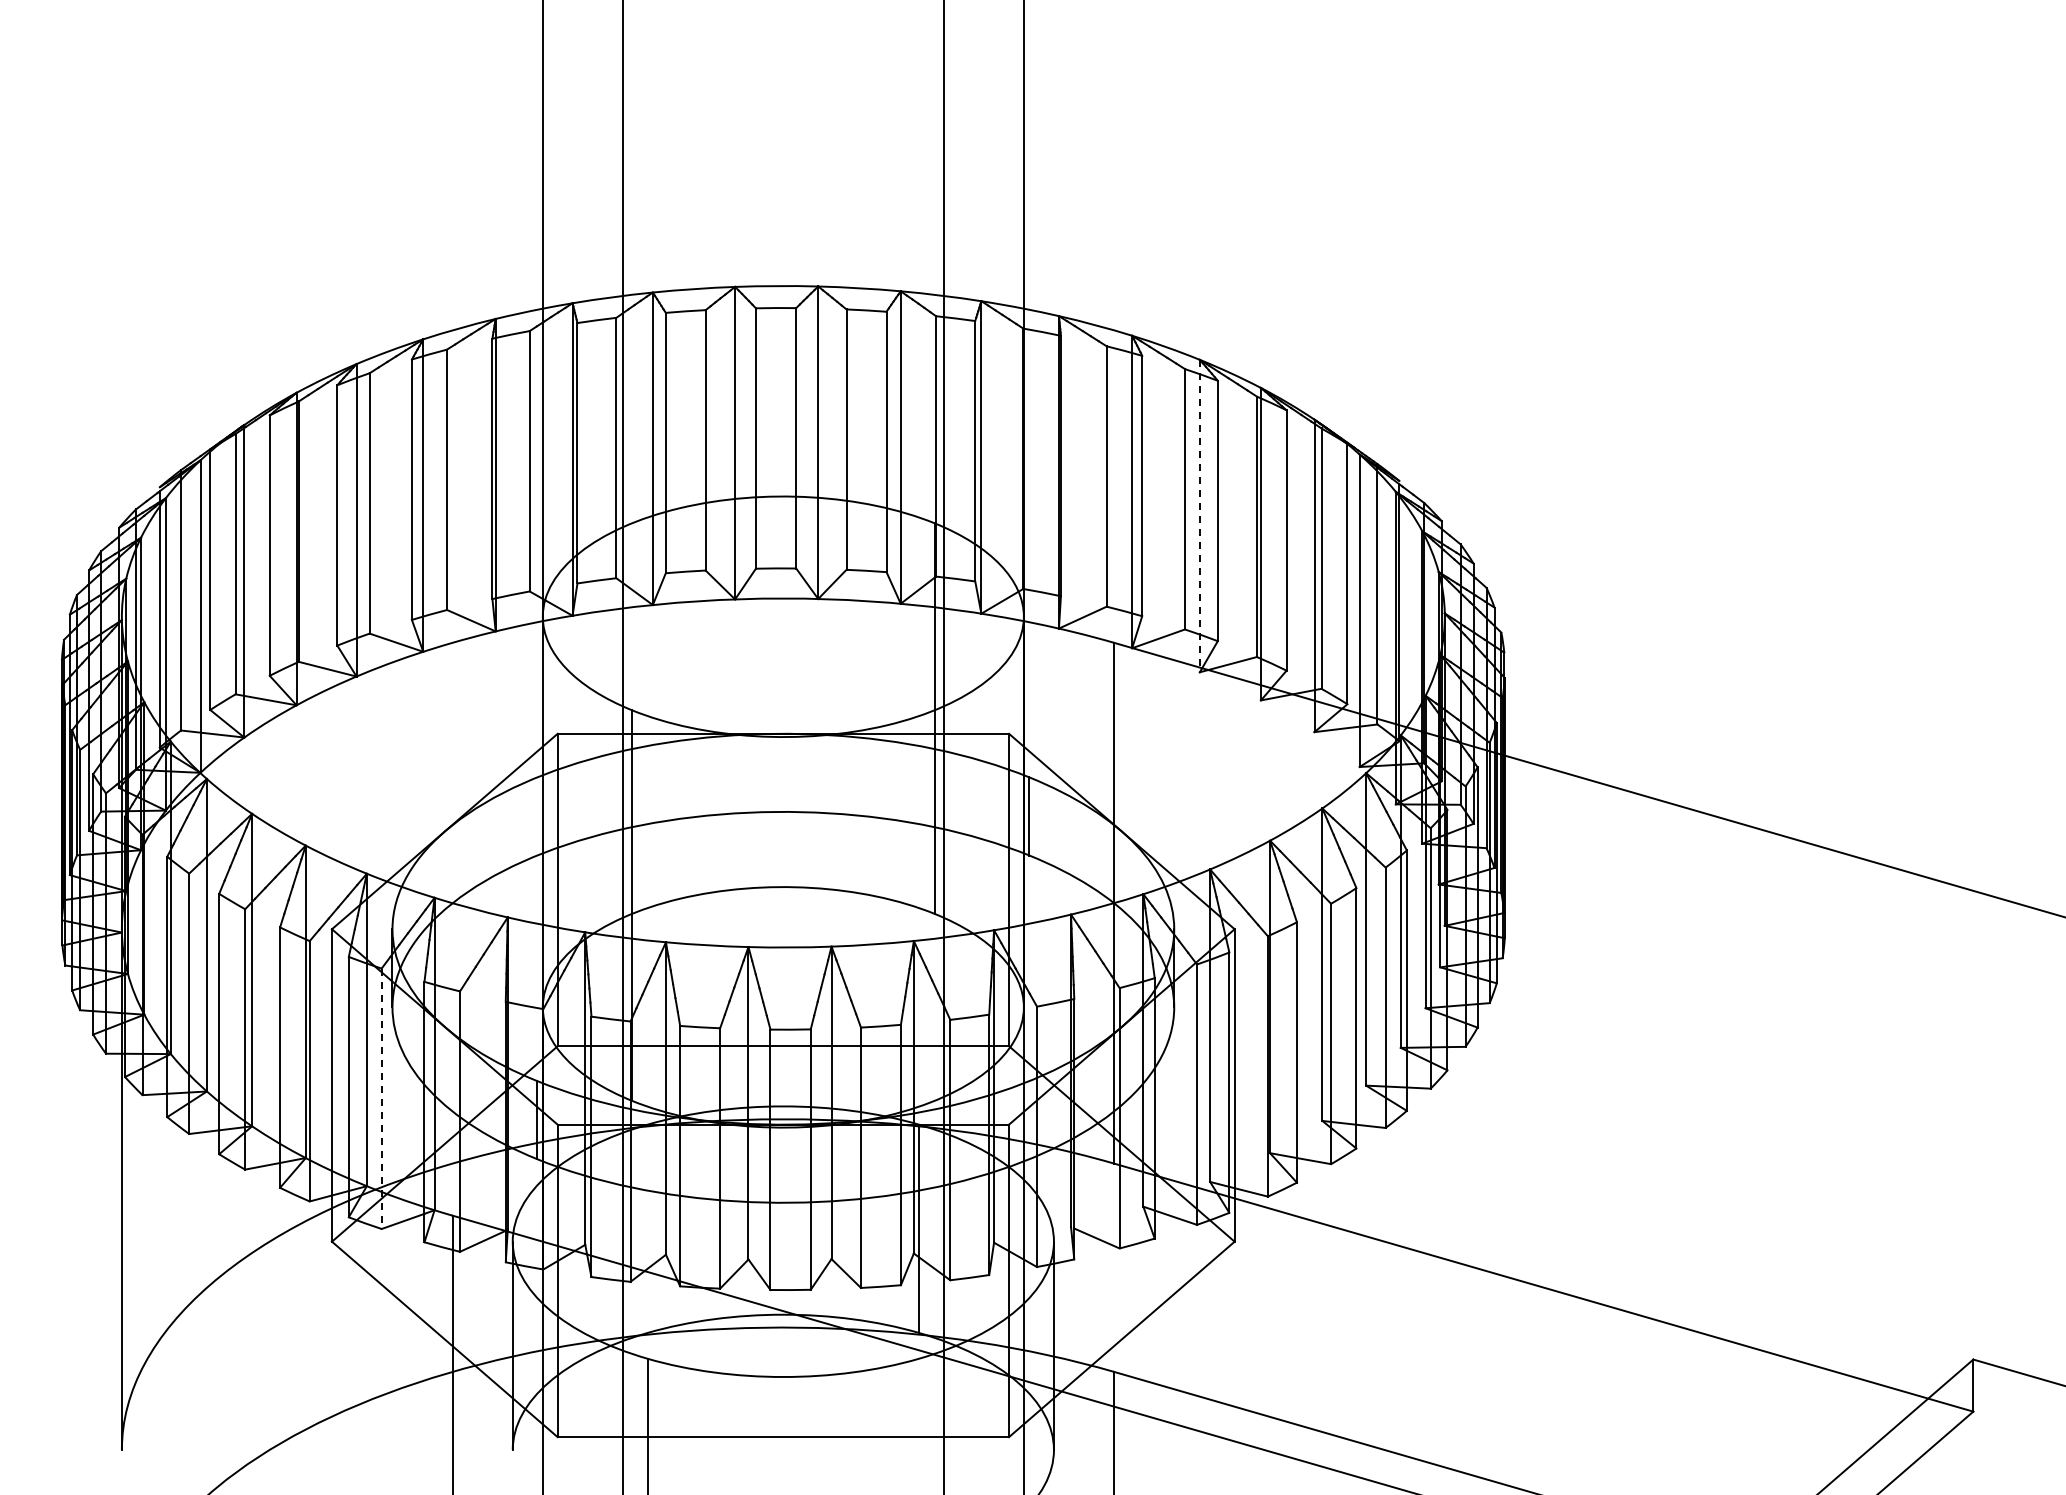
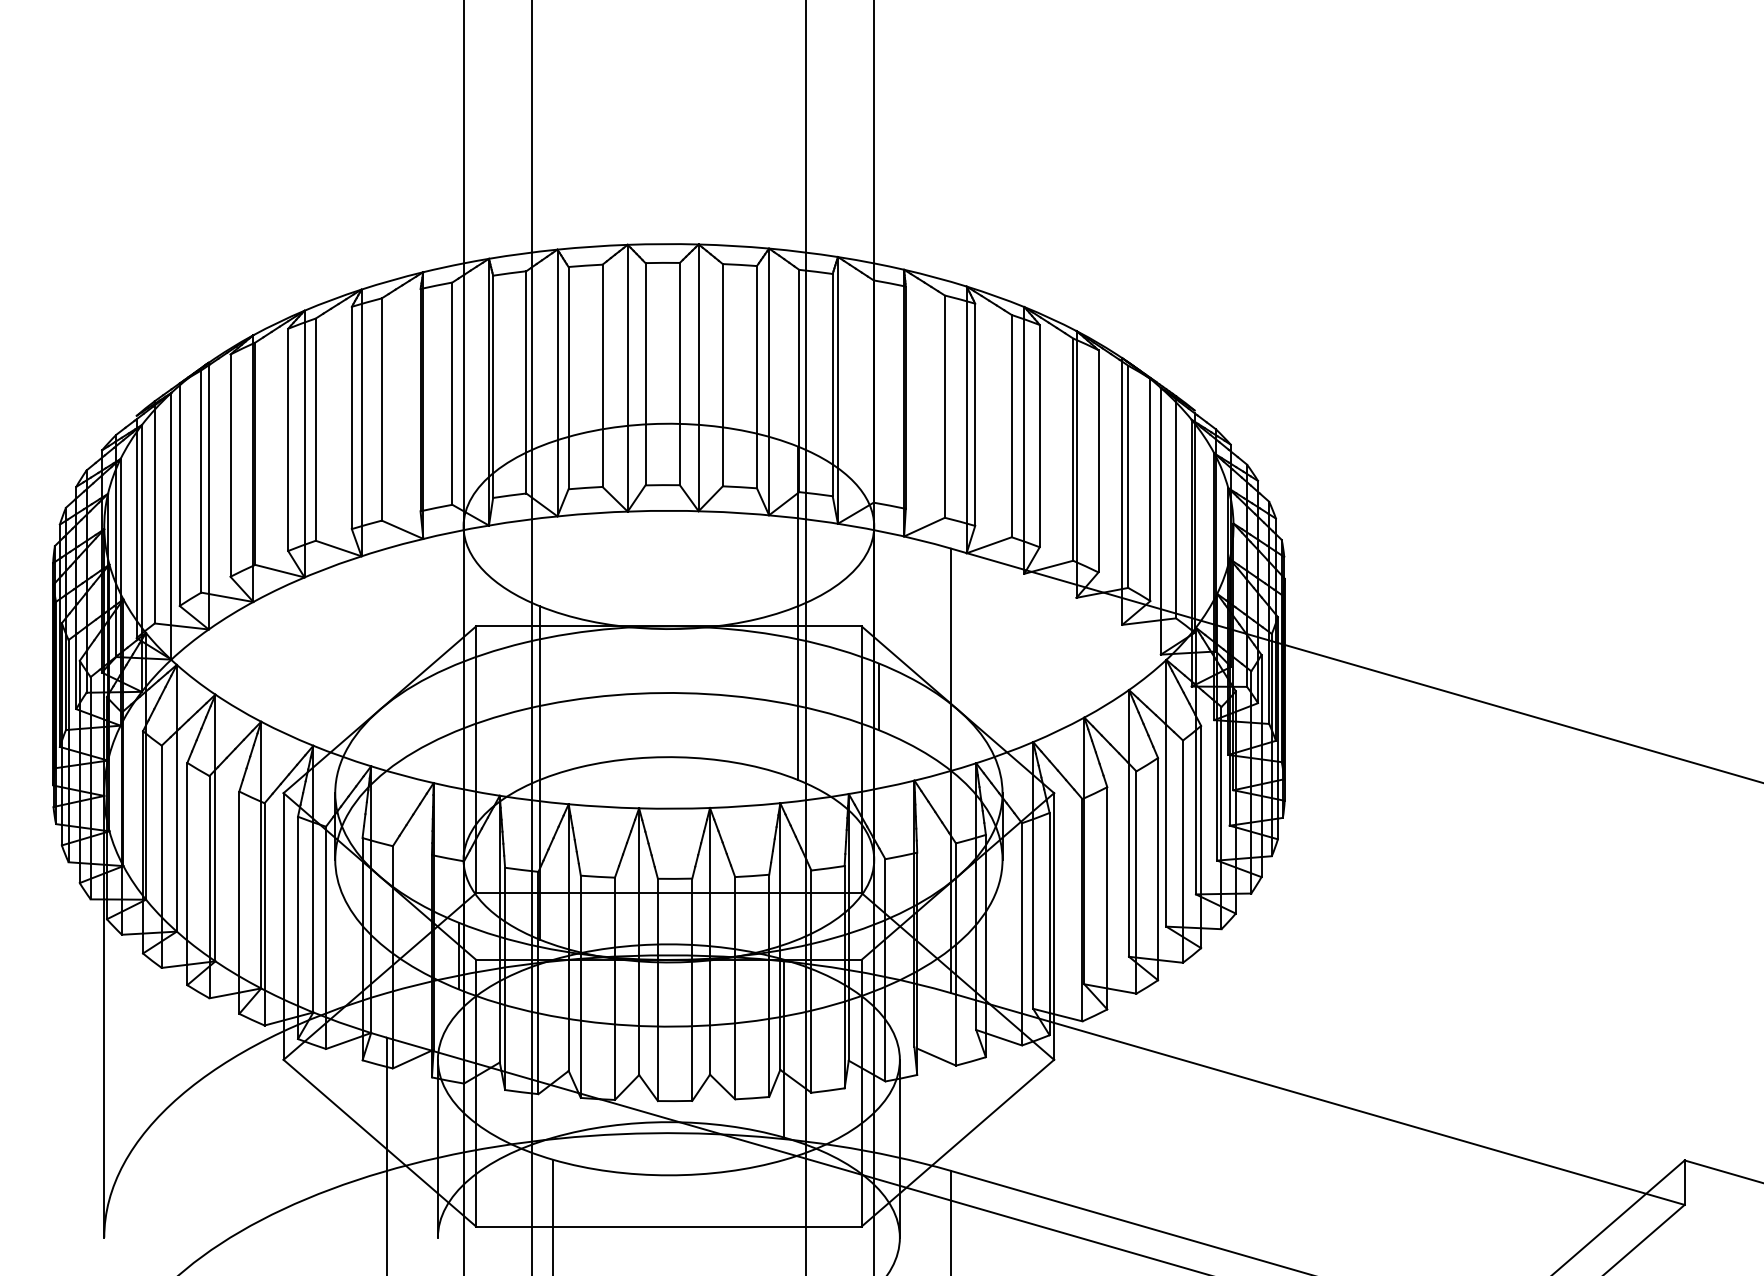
line: (1199, 516) -> (1024, 440), dashed -> solid
line: (381, 1099) -> (325, 938), dashed -> solid

